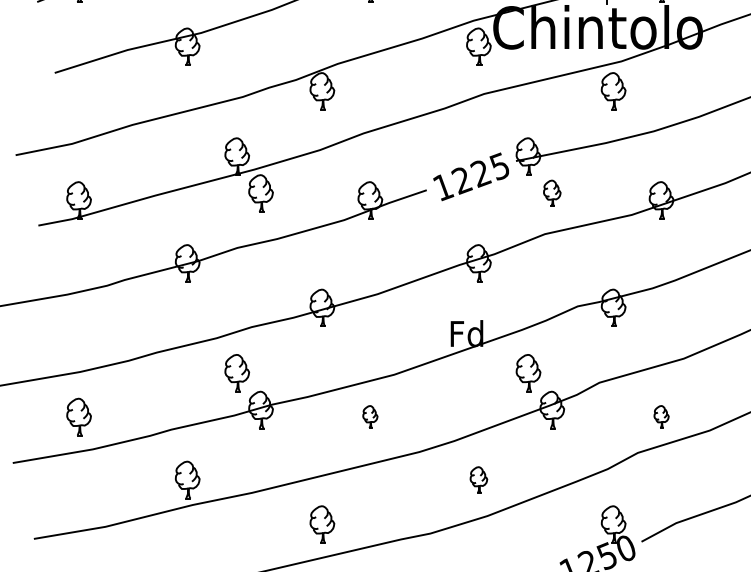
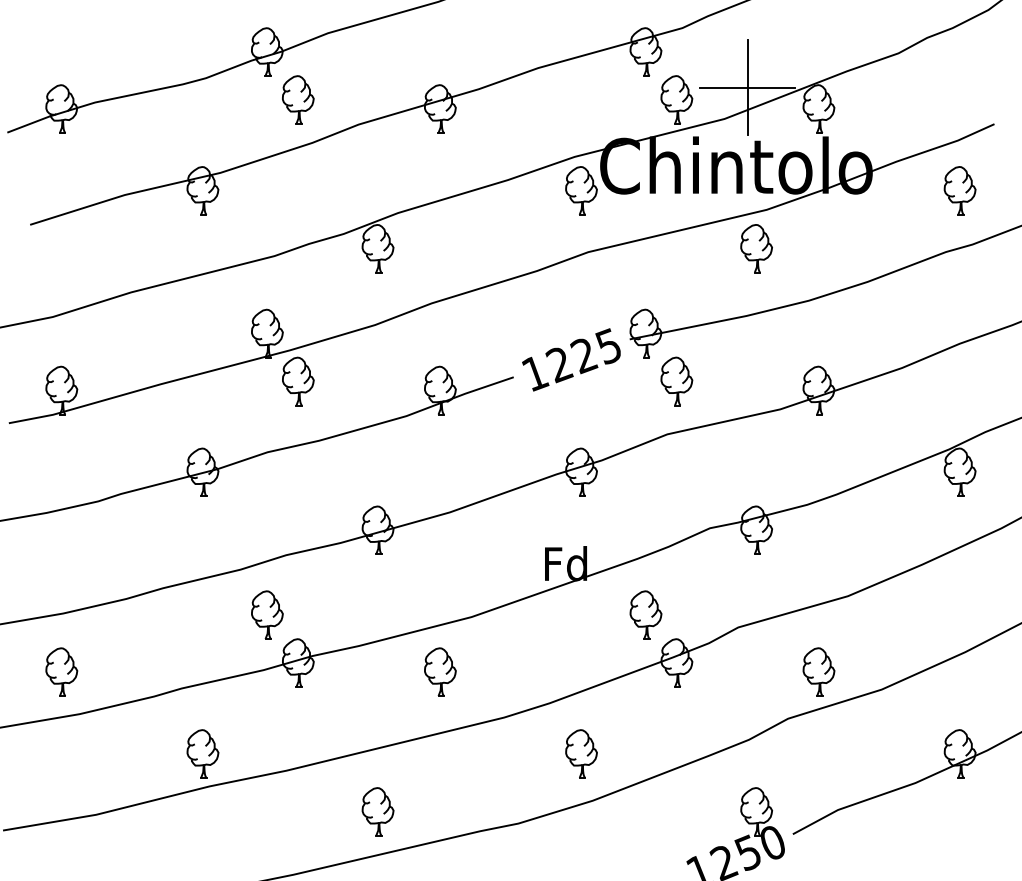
part: (551, 193) -> (676, 381), size x1.43
part: (370, 416) -> (440, 671), size x1.67
part: (661, 416) -> (818, 671), size x1.67
part: (478, 479) -> (581, 753), size x1.43

